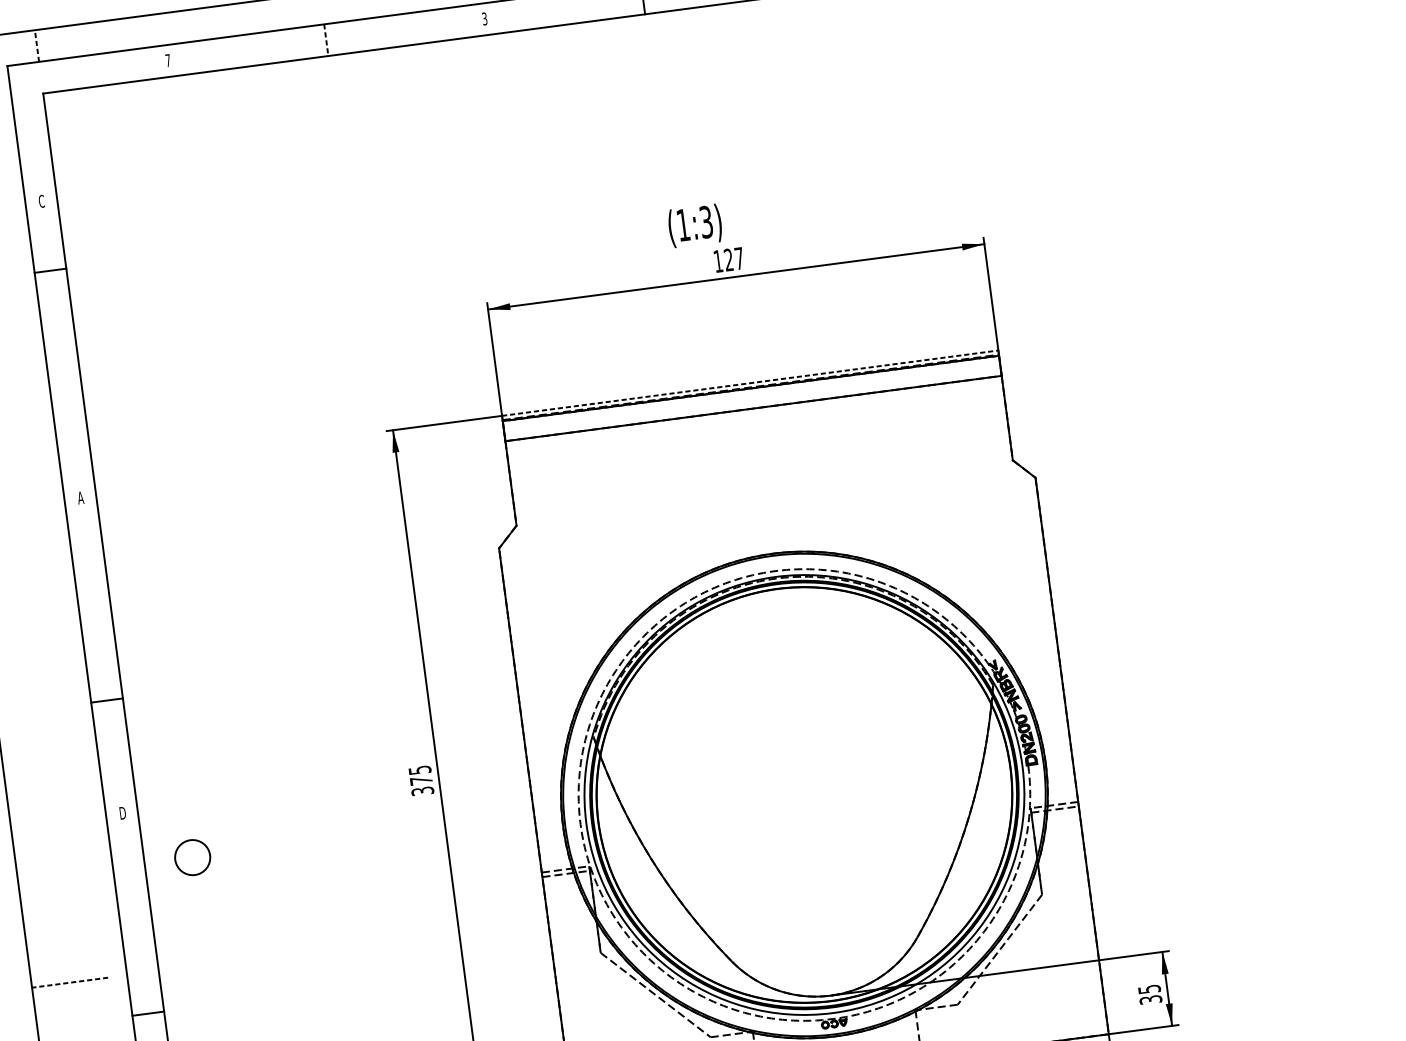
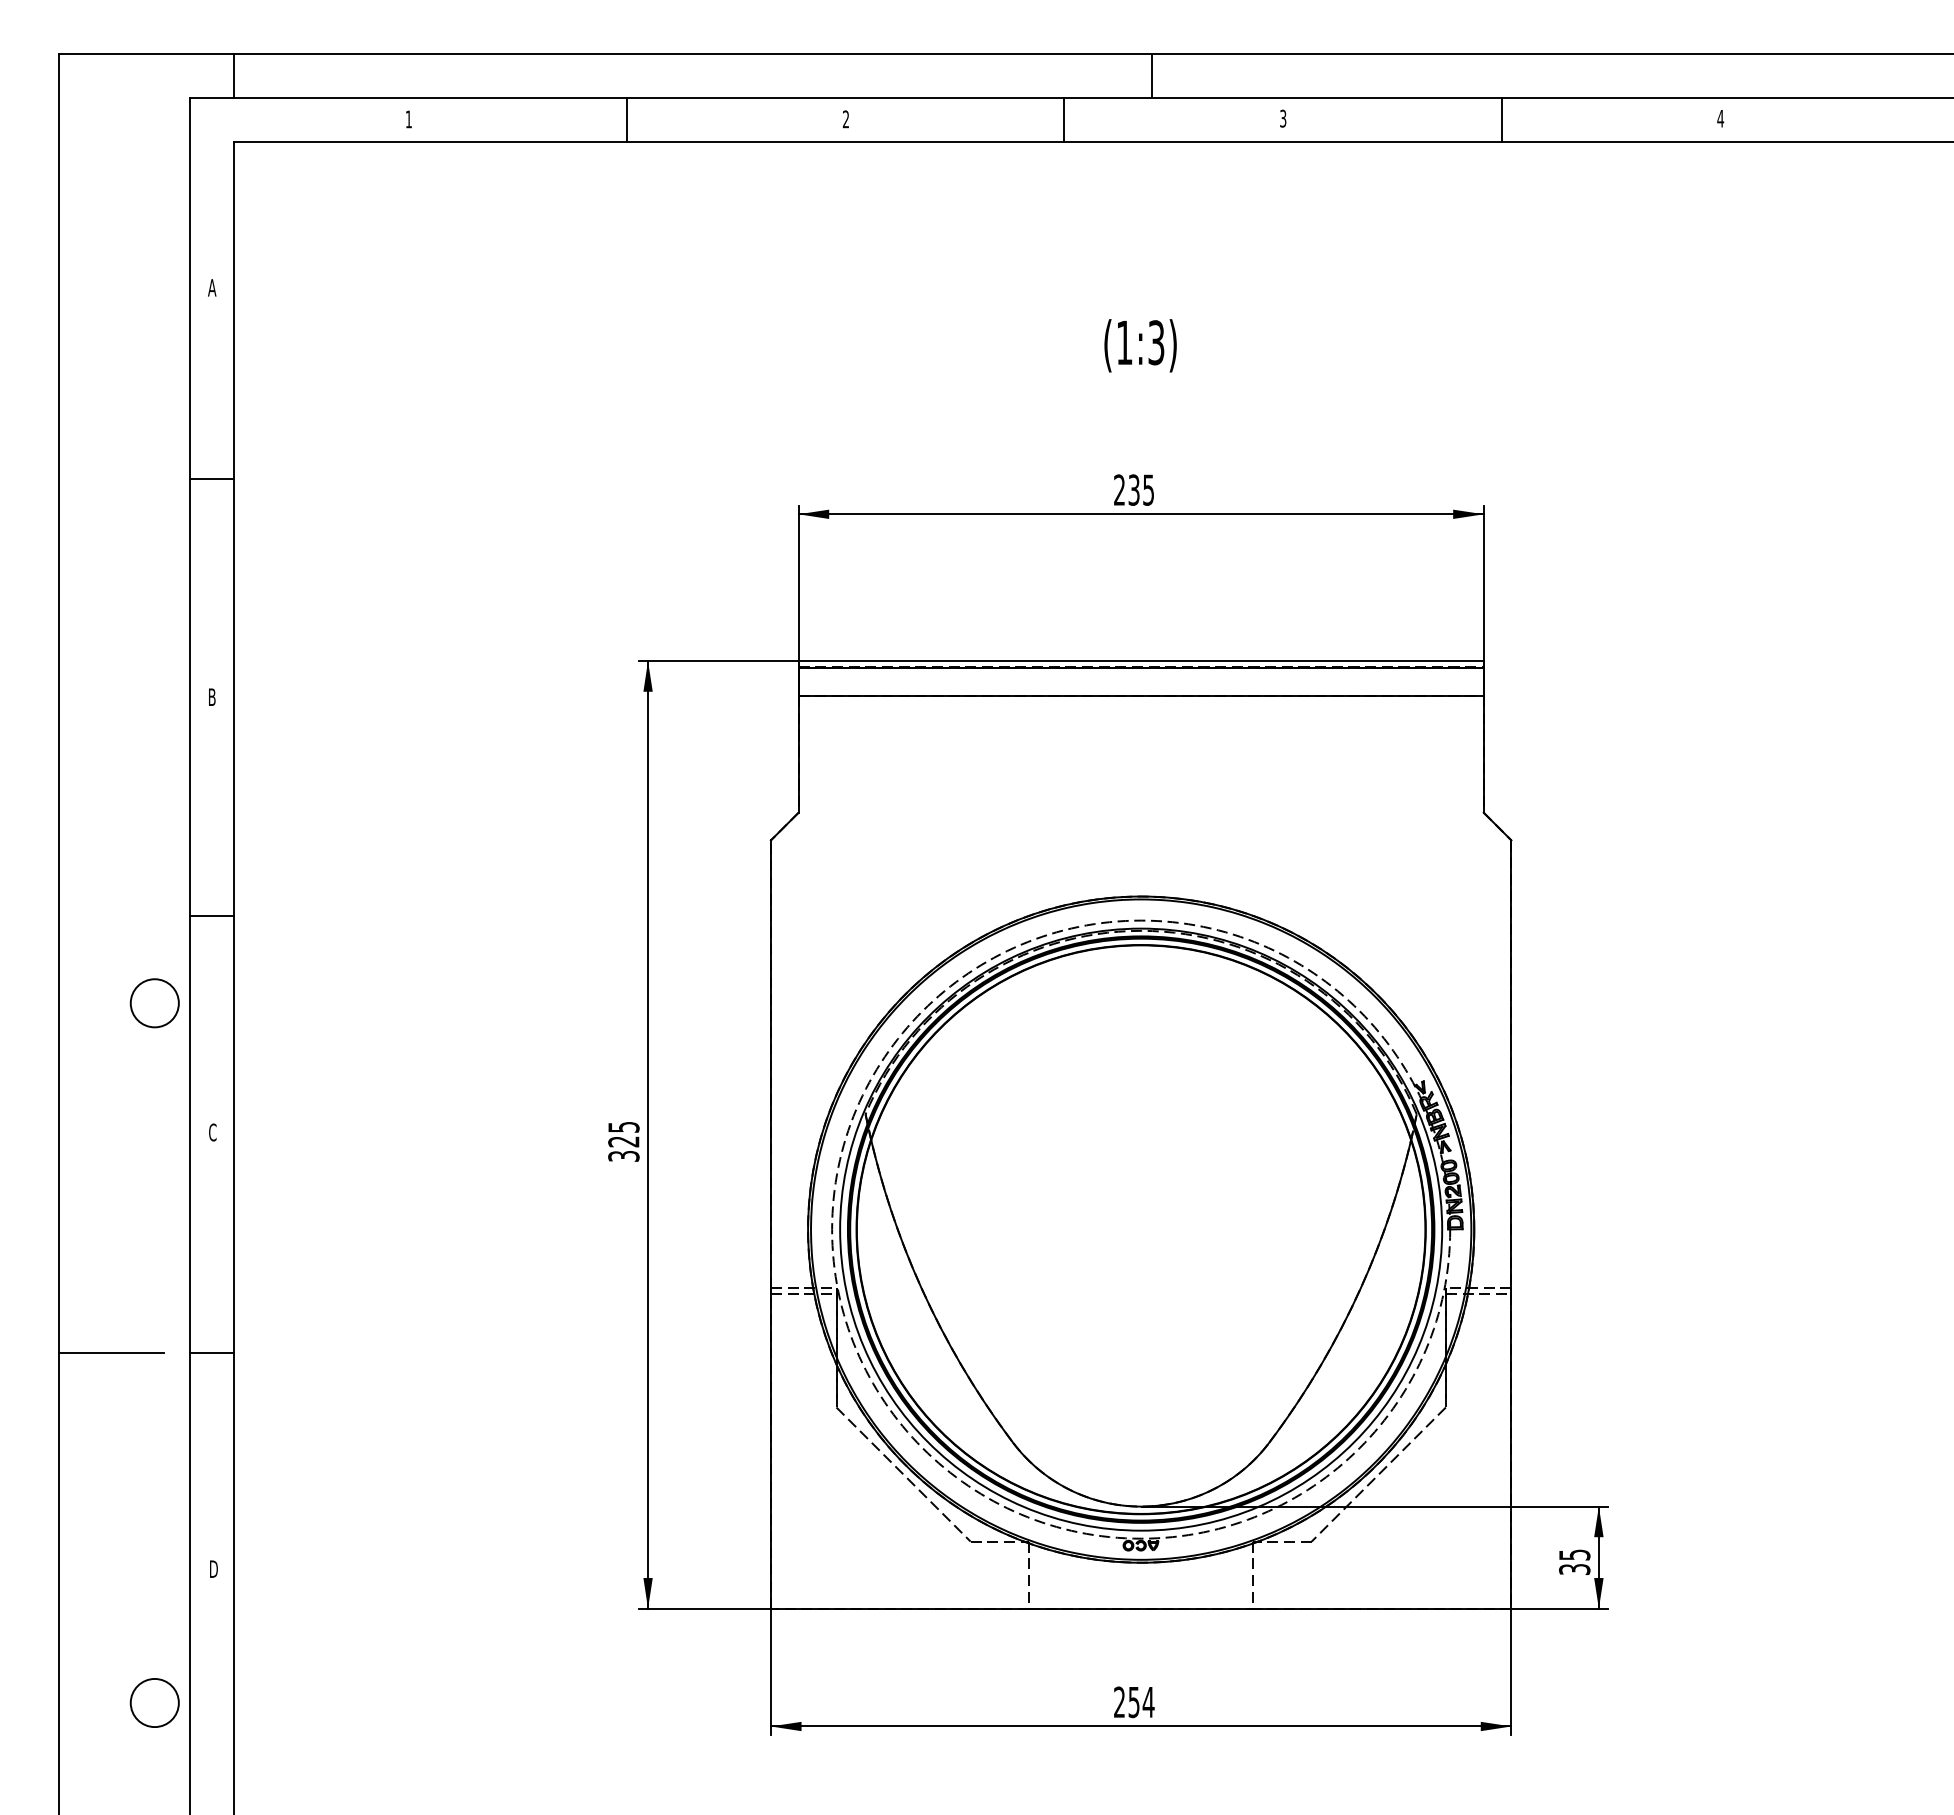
text: (485, 18) -> (846, 119), 3 -> 2
line: (326, 39) -> (627, 119), dashed -> solid
line: (37, 46) -> (233, 76), dashed -> solid
text: (167, 60) -> (408, 119), 7 -> 1
text: (41, 201) -> (212, 287), C -> A
text: (695, 225) -> (1140, 345), moved
text: (728, 259) -> (1133, 489), 127 -> 235
line: (50, 270) -> (211, 478), moved
line: (750, 383) -> (1141, 661), dashed -> solid
text: (80, 497) -> (211, 696), A -> B
line: (106, 700) -> (211, 915), moved
text: (421, 780) -> (623, 1141), 375 -> 325
text: (122, 813) -> (212, 1132), D -> C
circle: (192, 857) -> (154, 1003), moved
line: (69, 983) -> (110, 1353), dashed -> solid
line: (148, 1013) -> (211, 1353), moved

